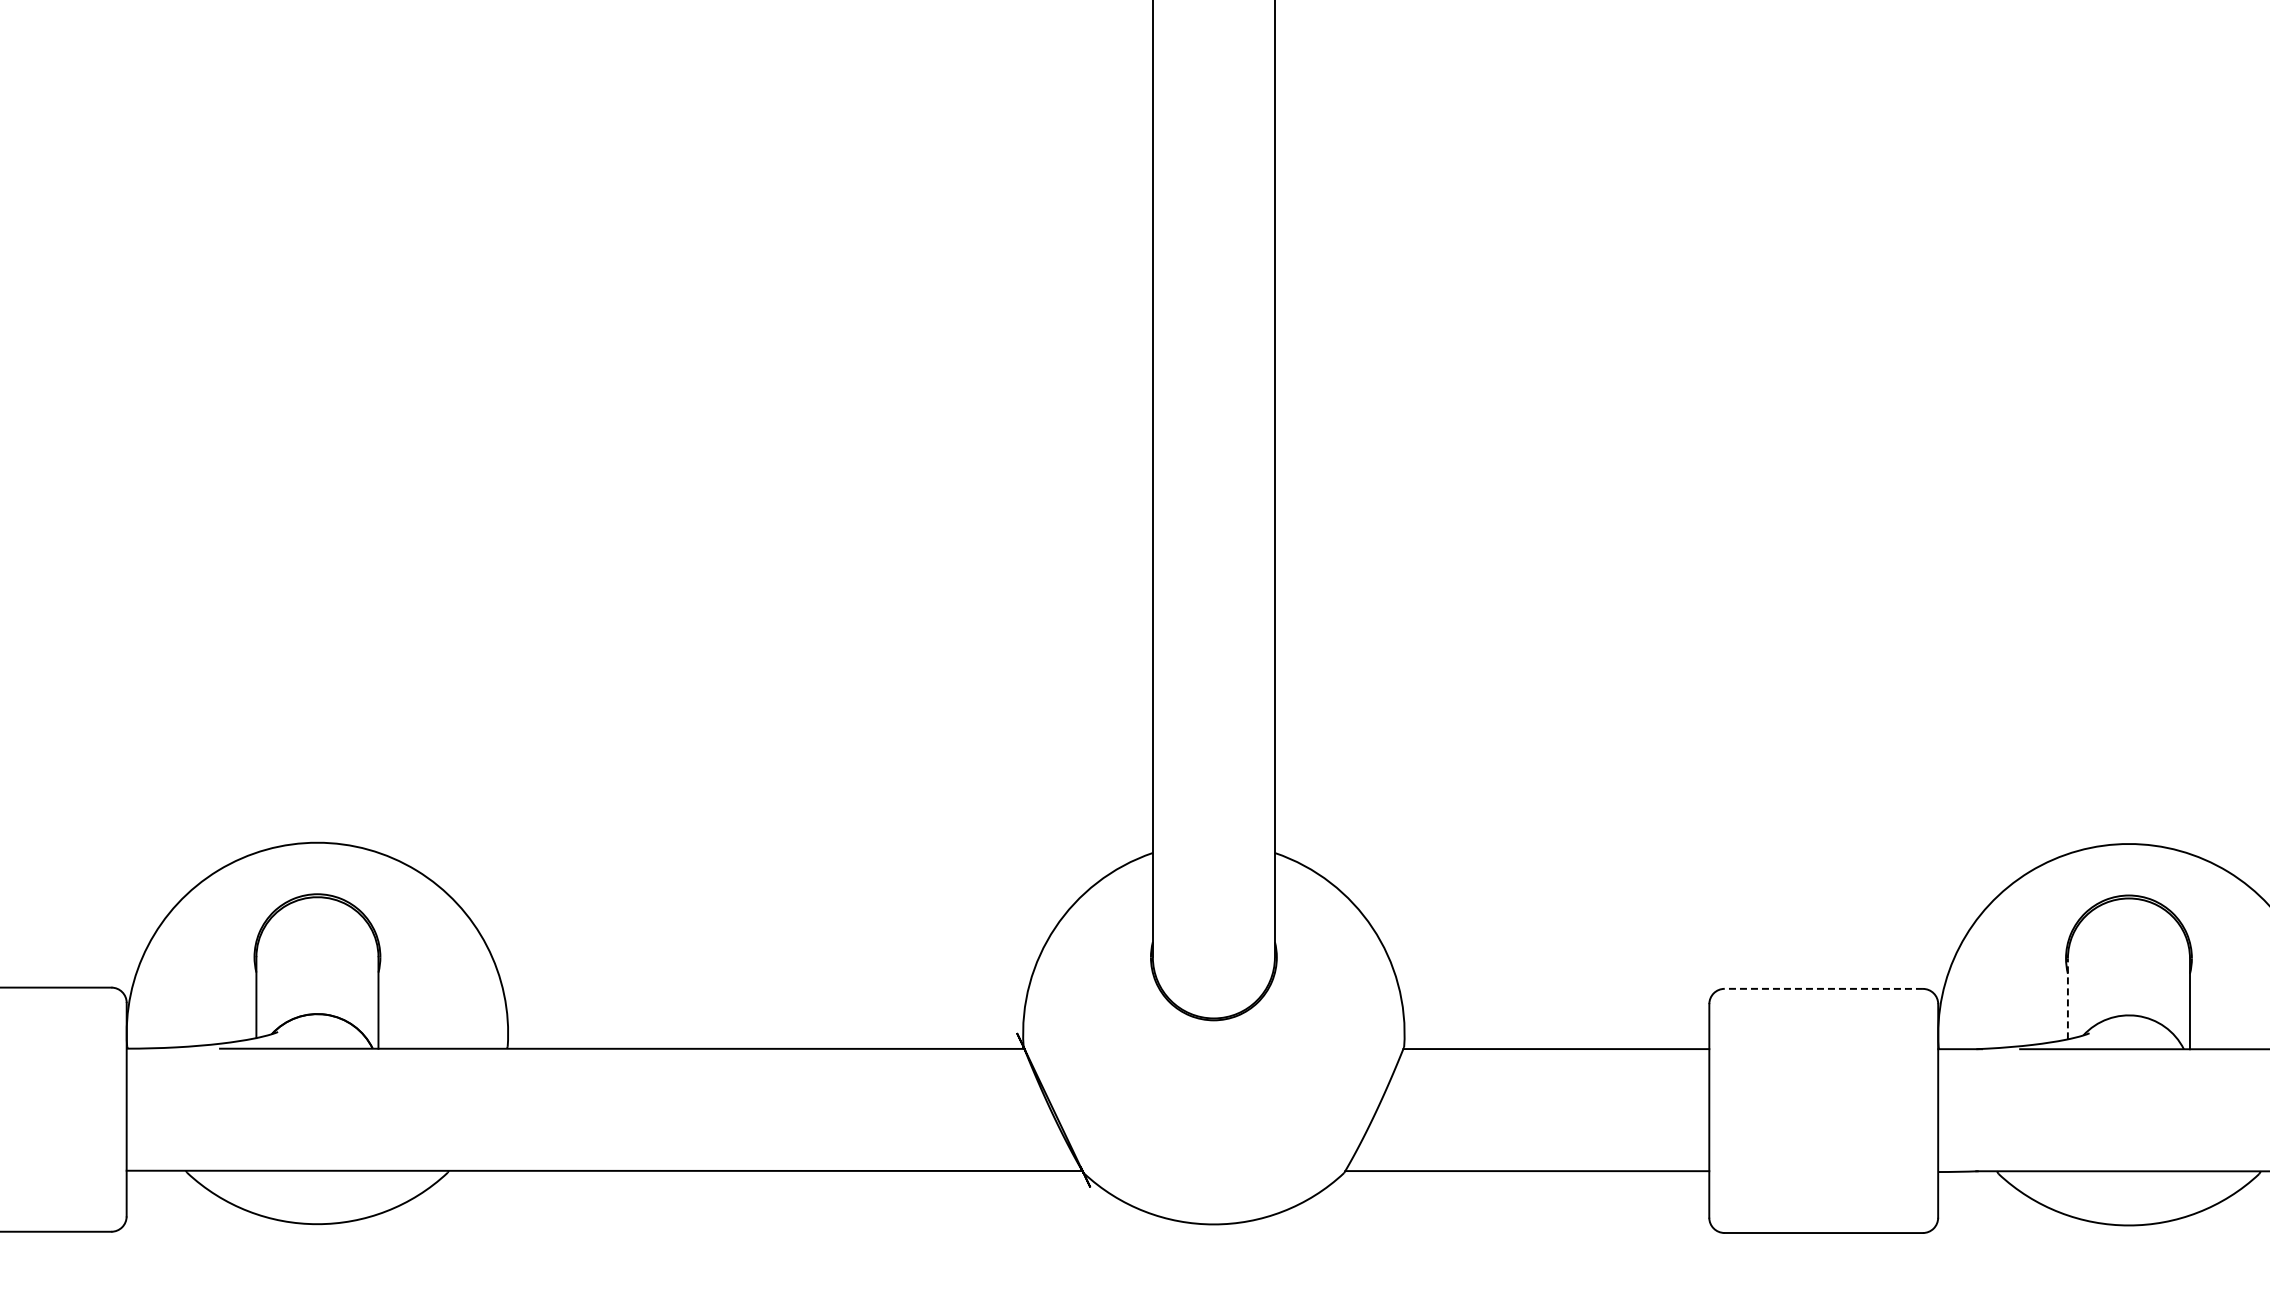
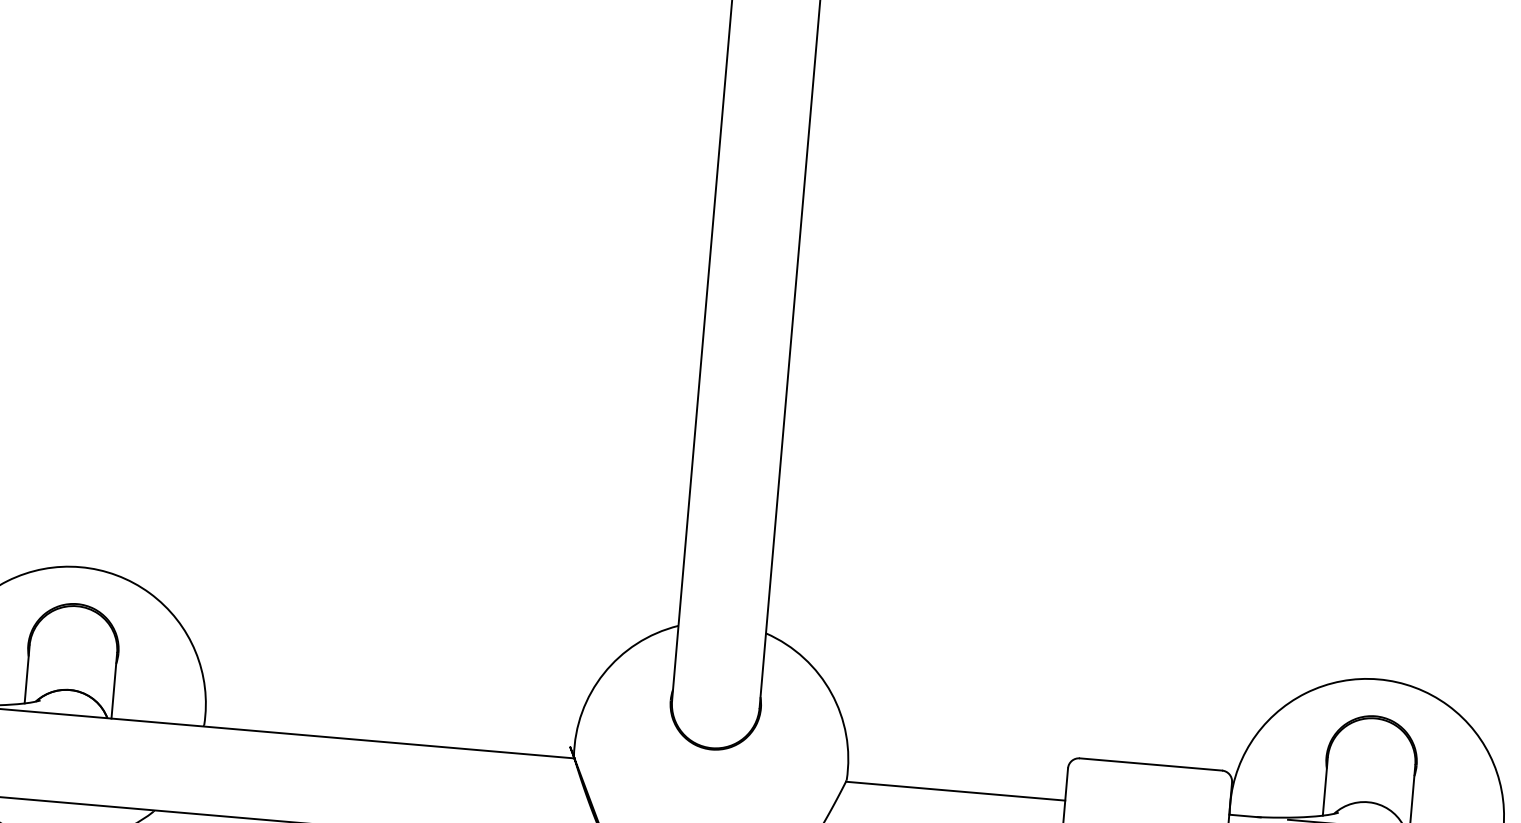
line: (1823, 988) -> (1150, 764), dashed -> solid
line: (2067, 998) -> (1325, 786), dashed -> solid

